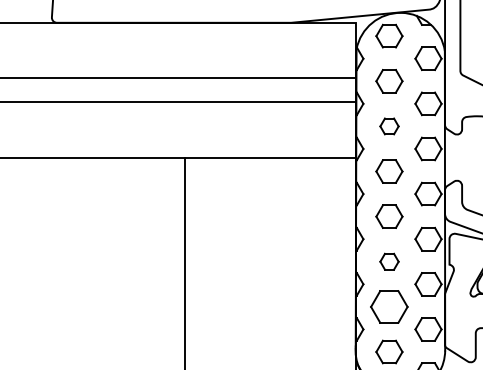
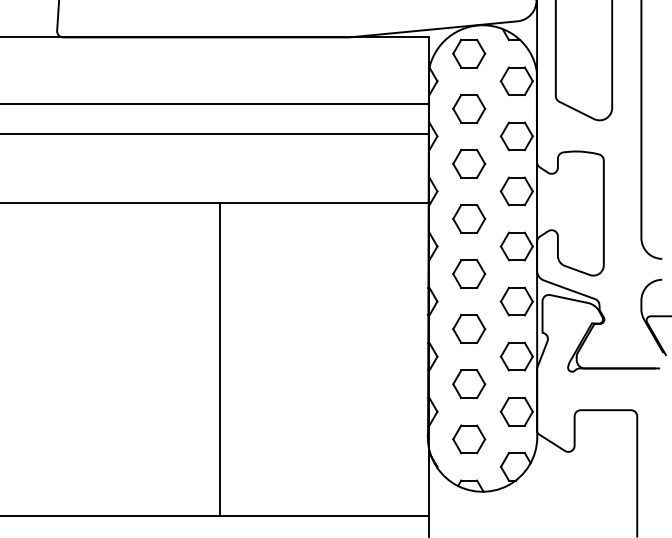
part: (389, 126) -> (469, 163), size x1.43
part: (389, 261) -> (469, 328), size x1.43
part: (389, 306) -> (469, 383), size x0.71

